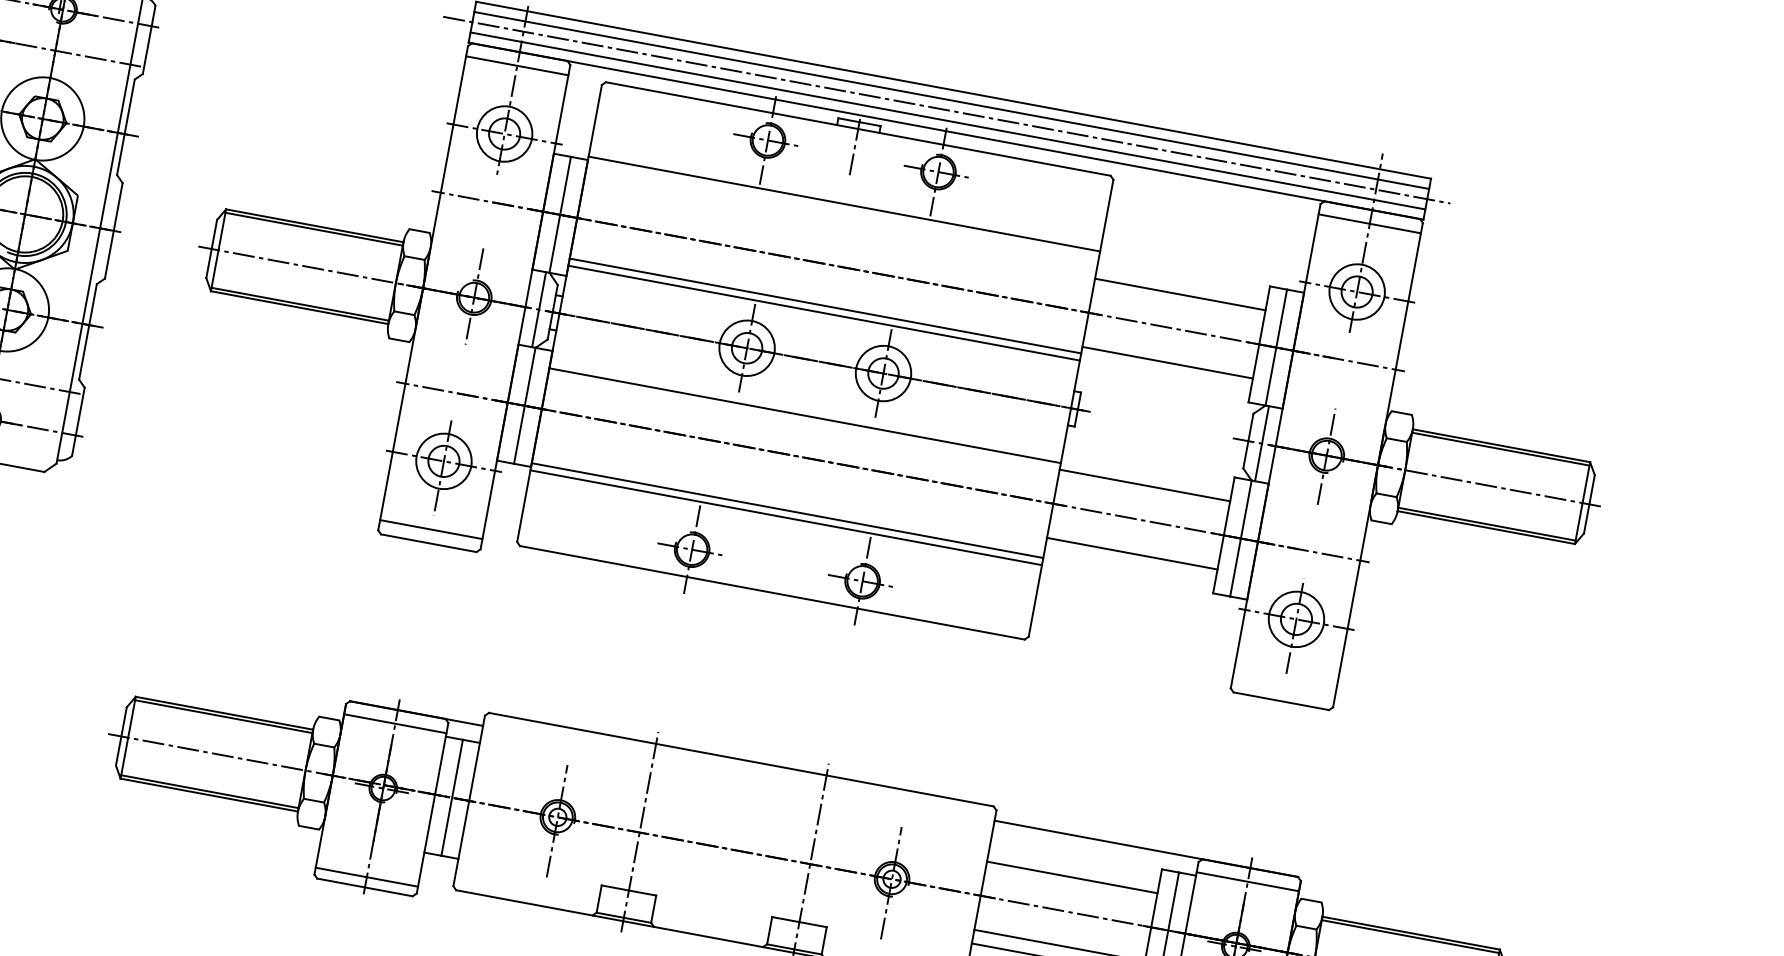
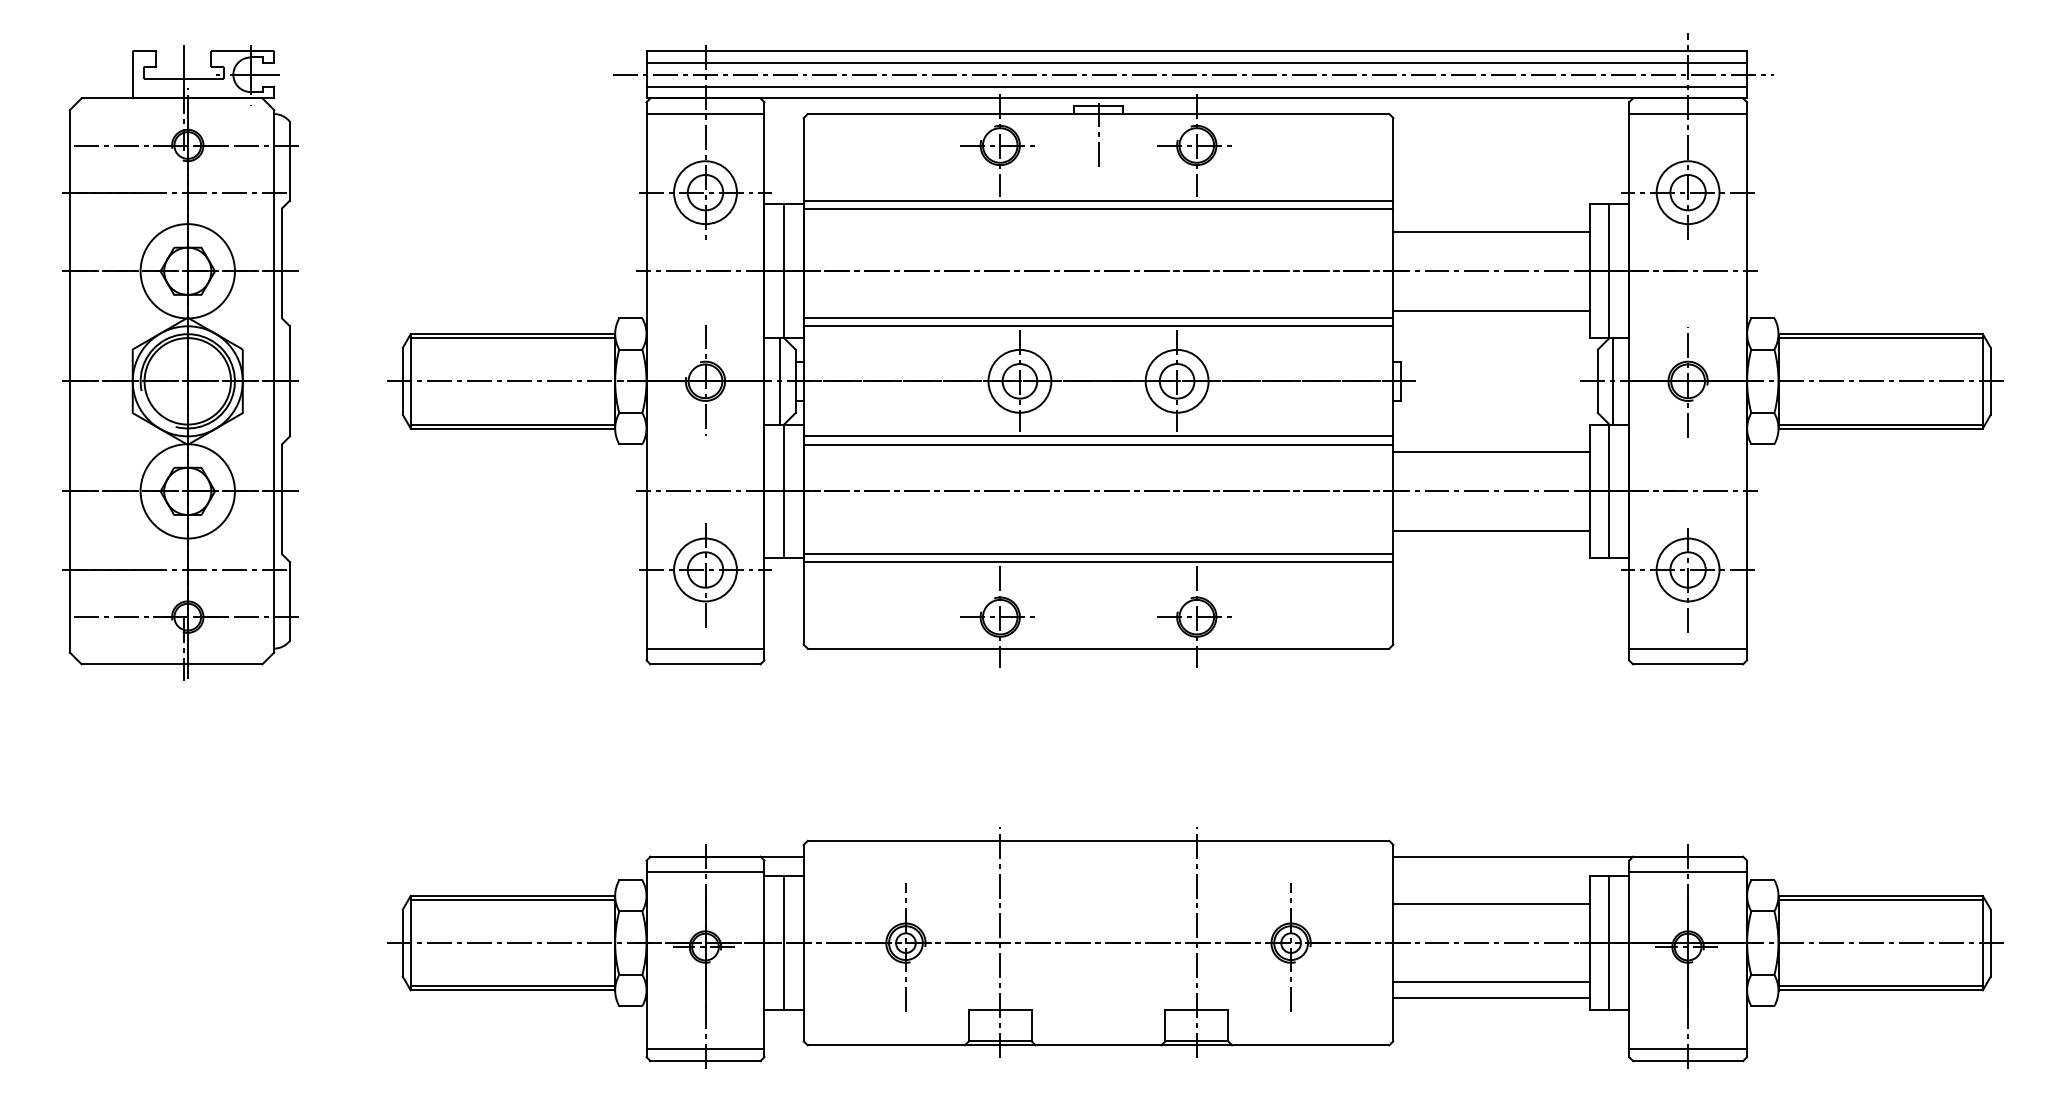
line: (843, 210) -> (1098, 208), added
line: (806, 408) -> (1098, 436), added
line: (1284, 687) -> (1688, 648), added

